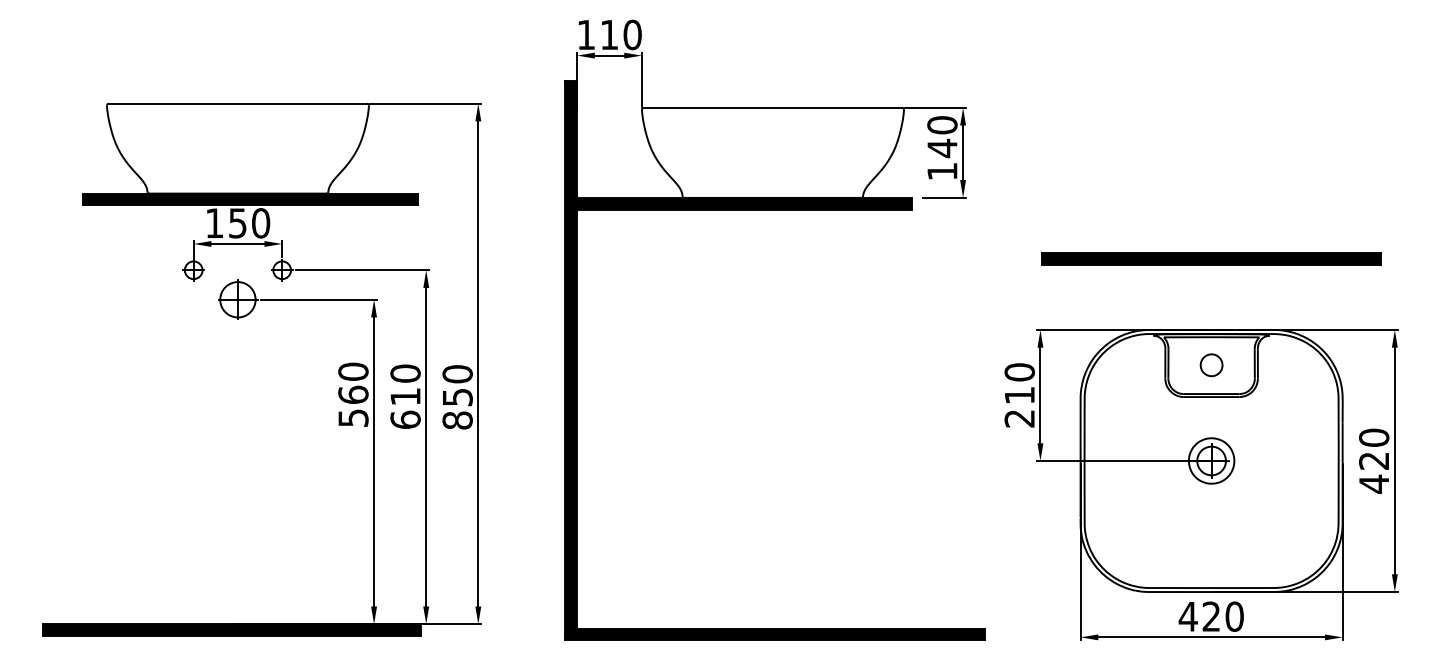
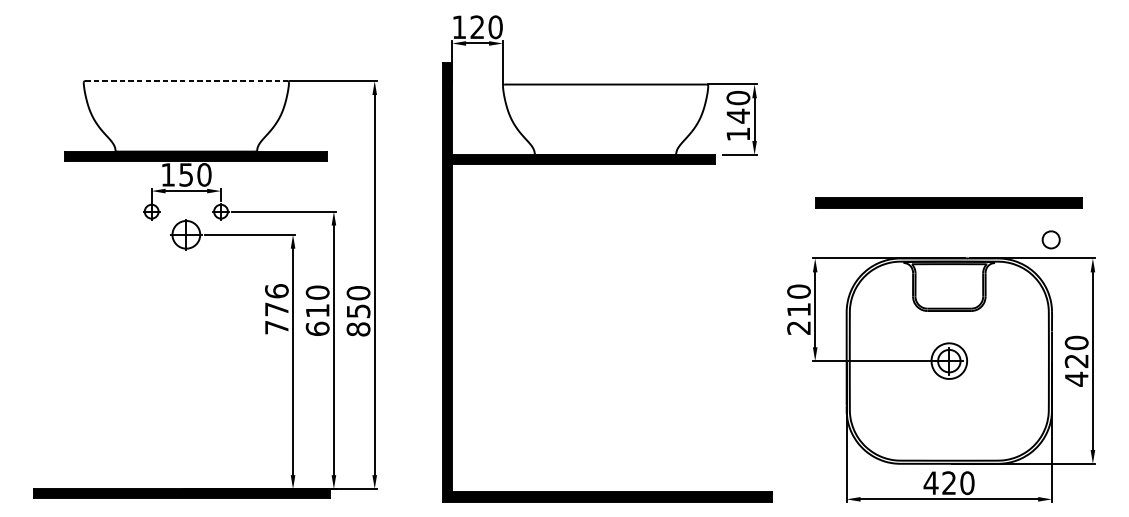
text: (608, 34) -> (476, 26), 110 -> 120
line: (238, 103) -> (186, 81), solid -> dashed
part: (1211, 365) -> (1051, 240), moved
text: (353, 394) -> (276, 309), 560 -> 776

